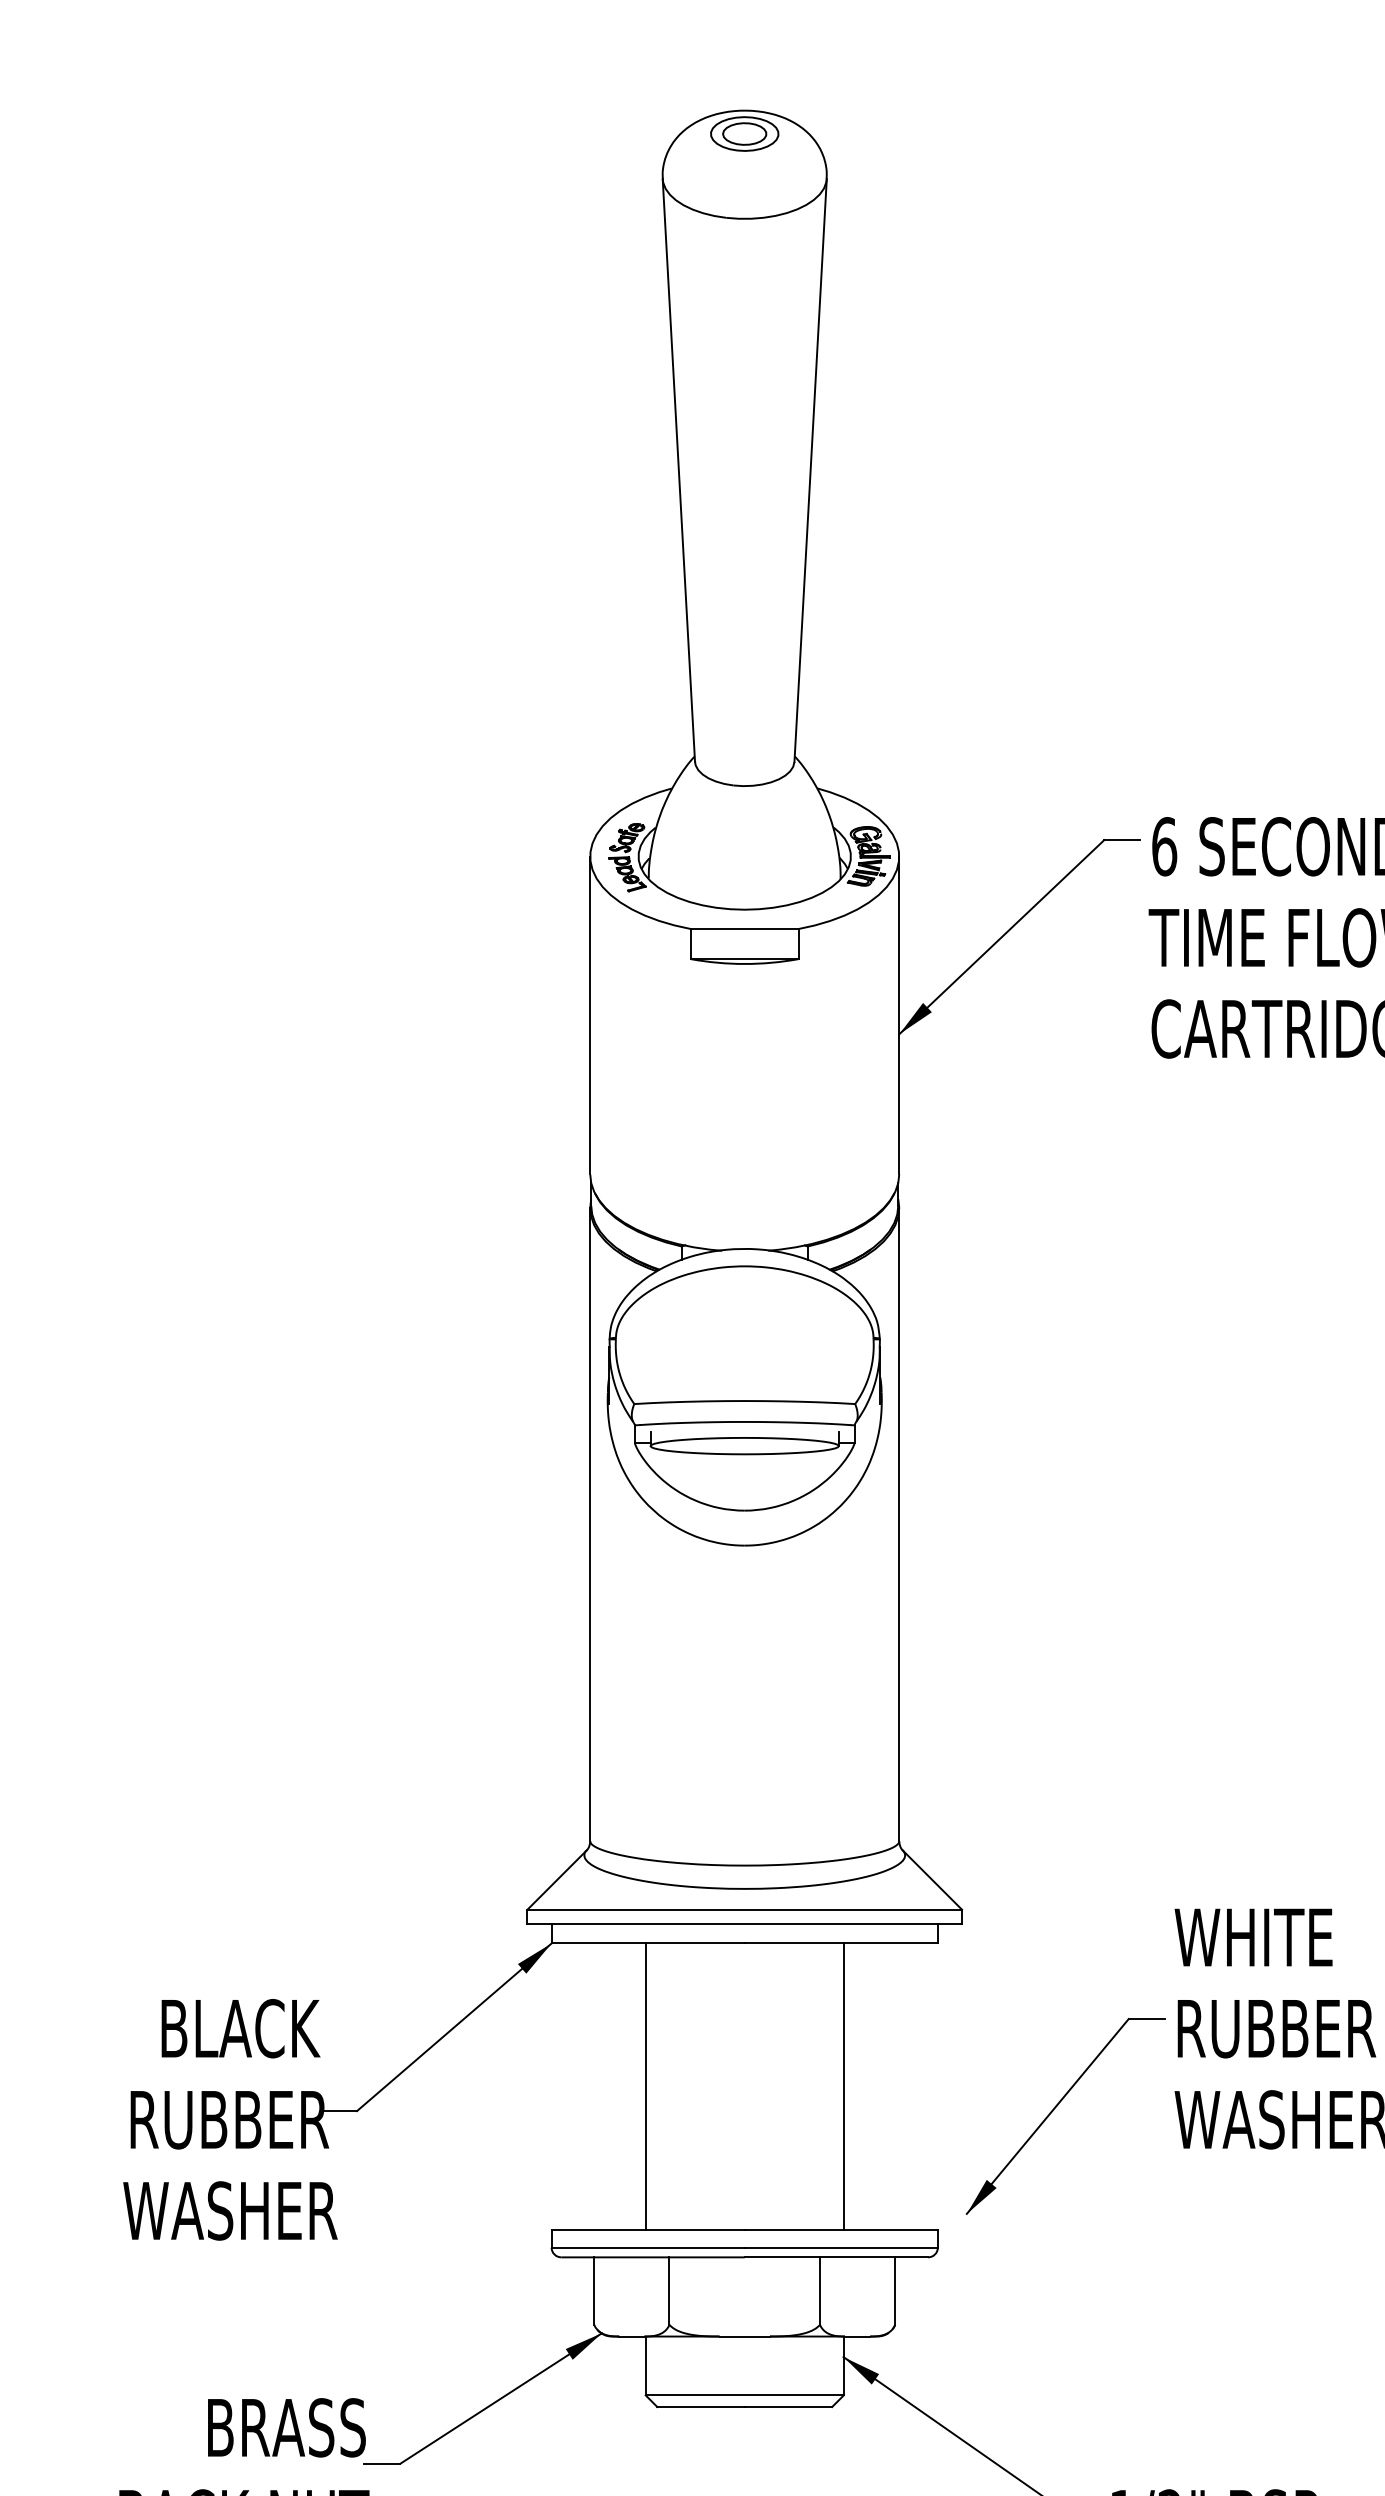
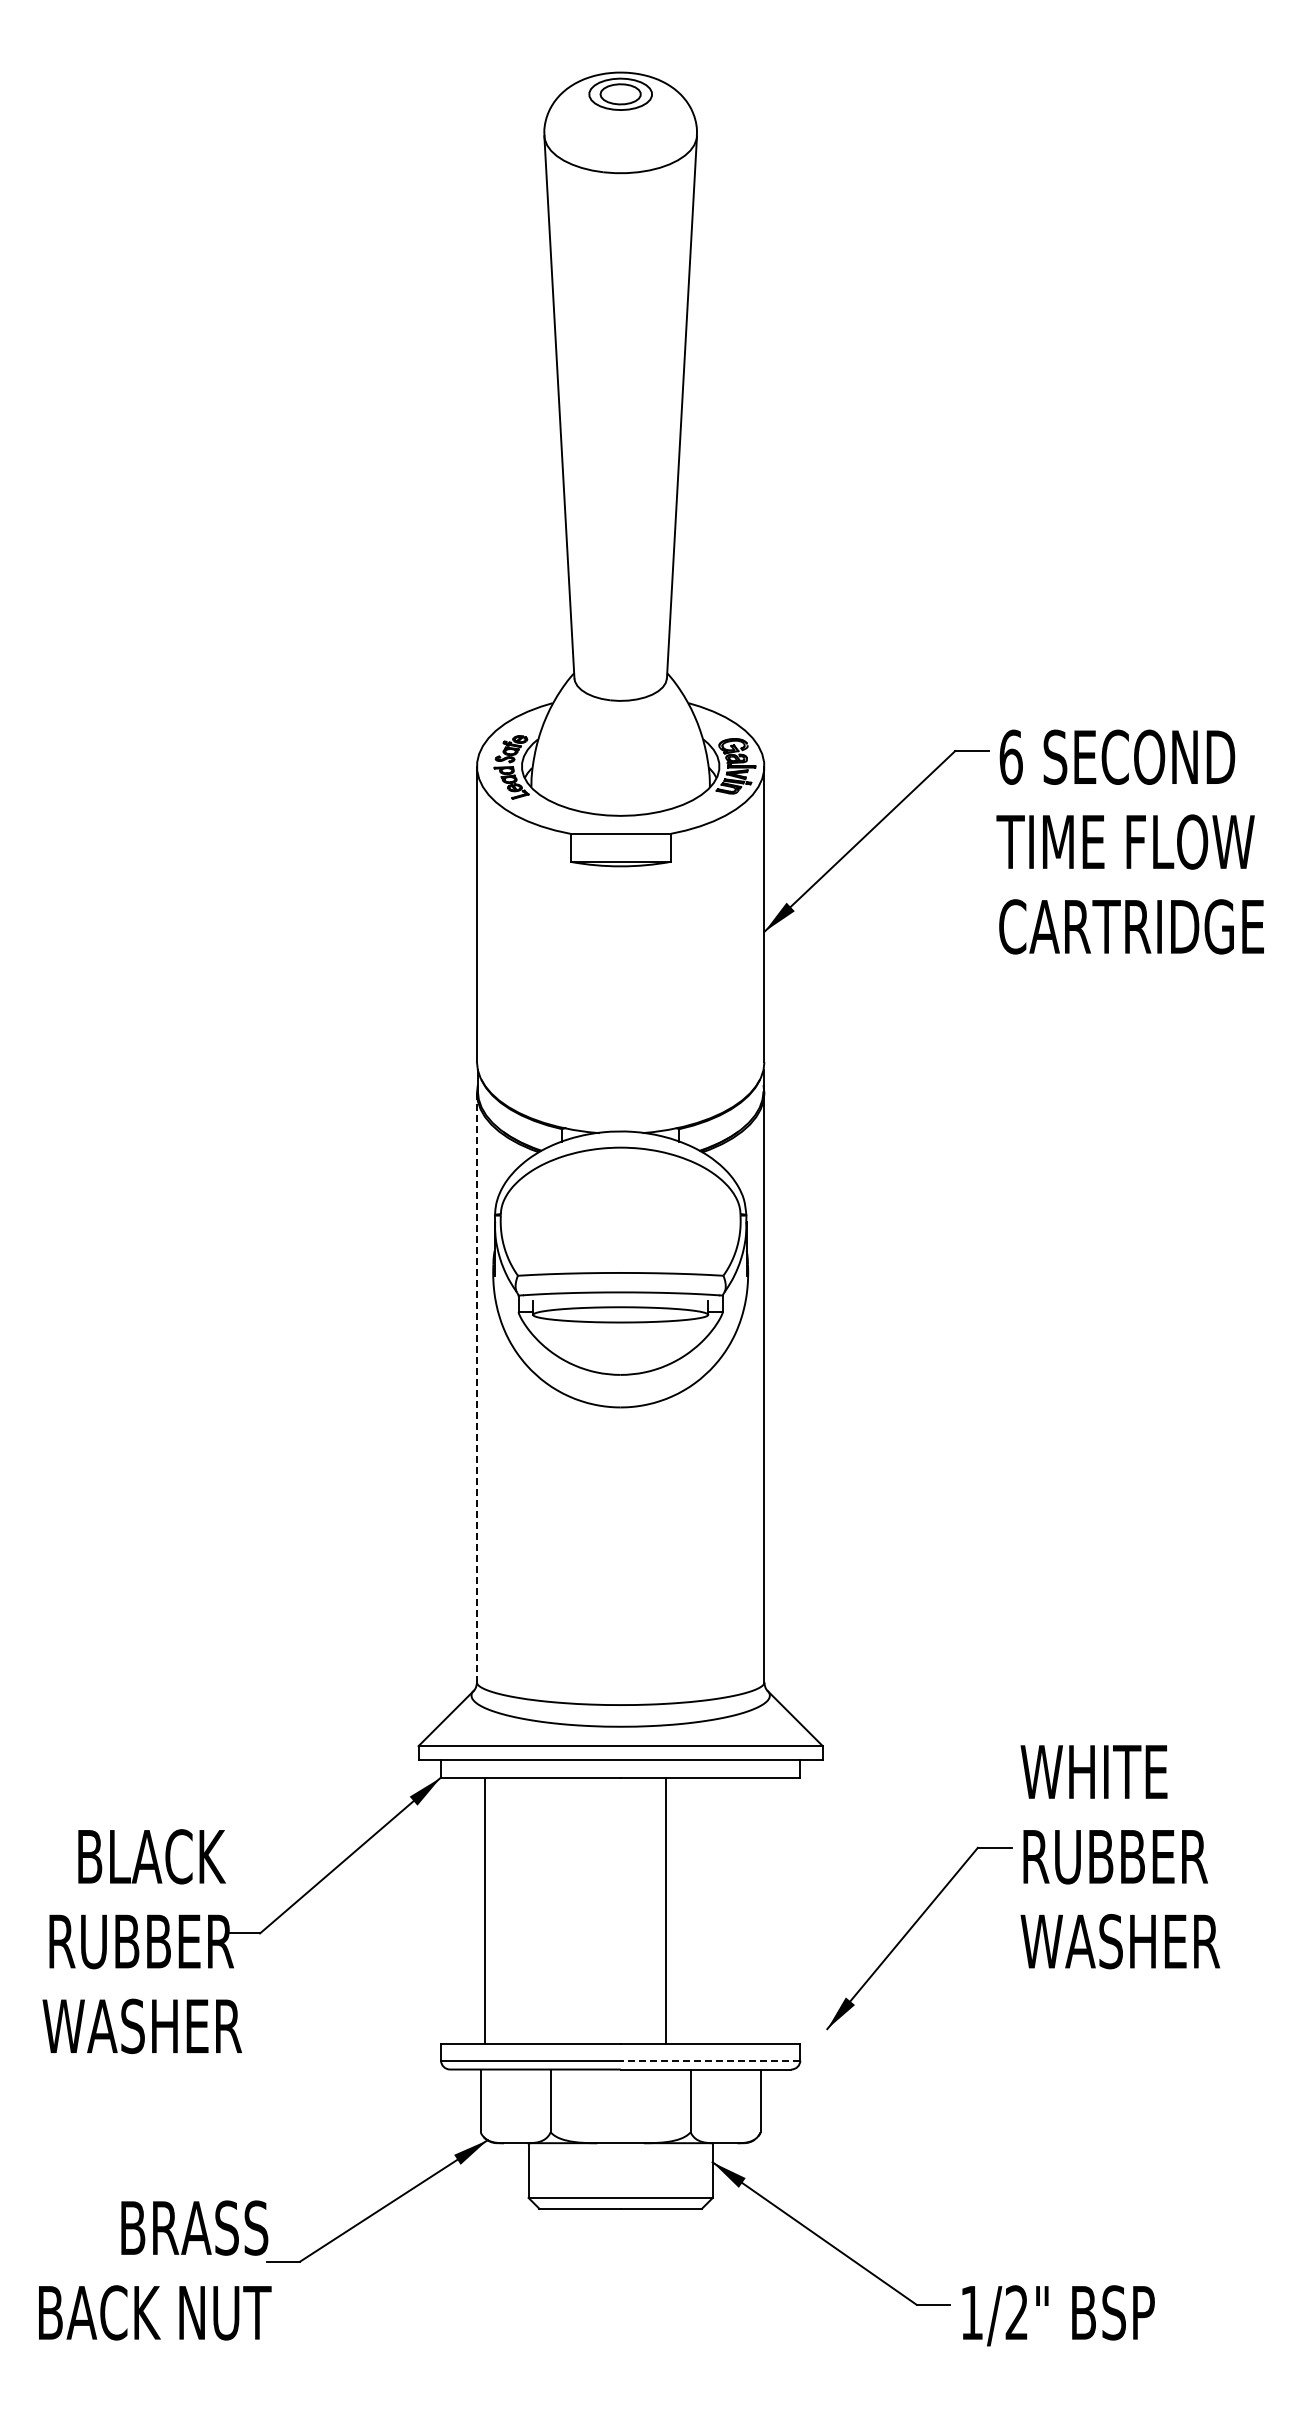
line: (589, 1524) -> (476, 1387), solid -> dashed
line: (645, 2086) -> (484, 1910), moved
line: (843, 2086) -> (665, 1910), moved
line: (841, 2247) -> (710, 2060), solid -> dashed

